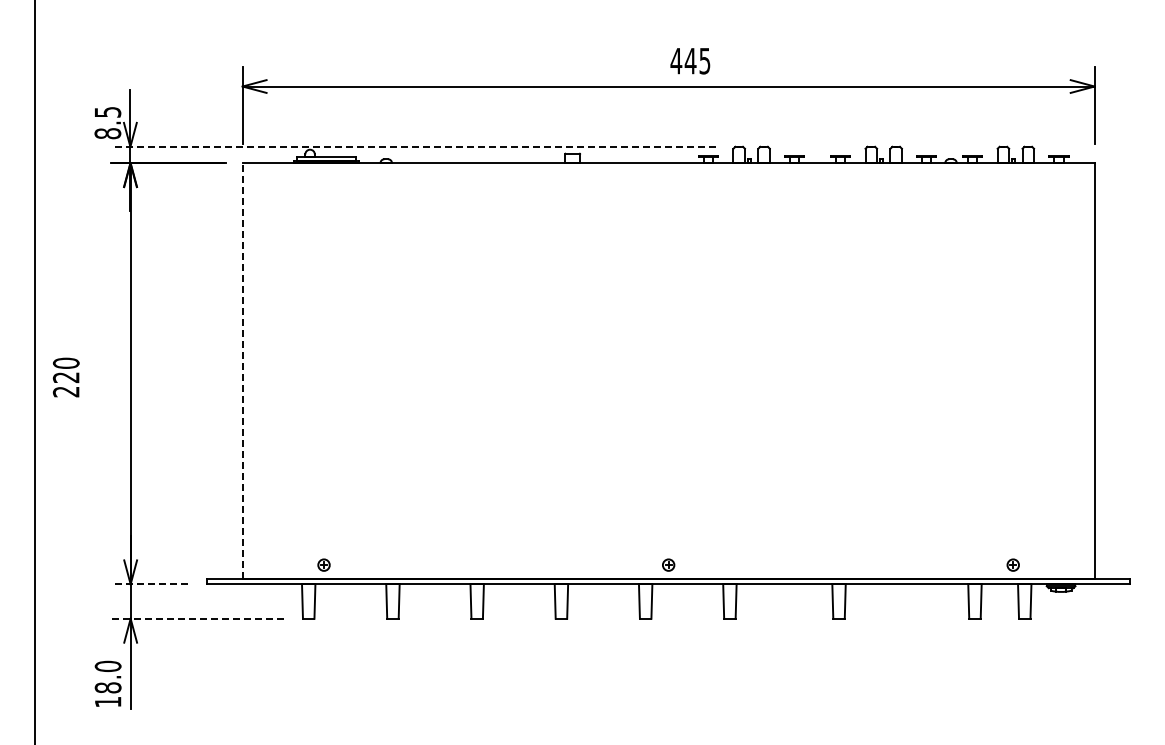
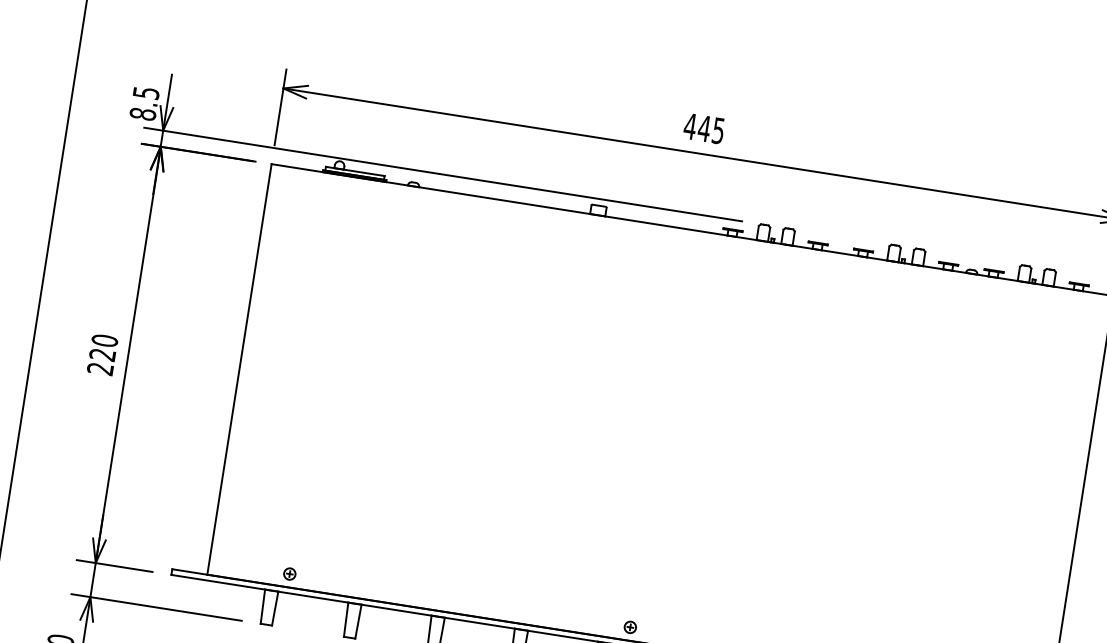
text: (690, 61) -> (704, 129), moved
line: (413, 146) -> (443, 174), dashed -> solid
line: (242, 370) -> (239, 369), dashed -> solid
text: (65, 377) -> (101, 354), moved
line: (149, 584) -> (114, 566), dashed -> solid
line: (197, 618) -> (156, 607), dashed -> solid

